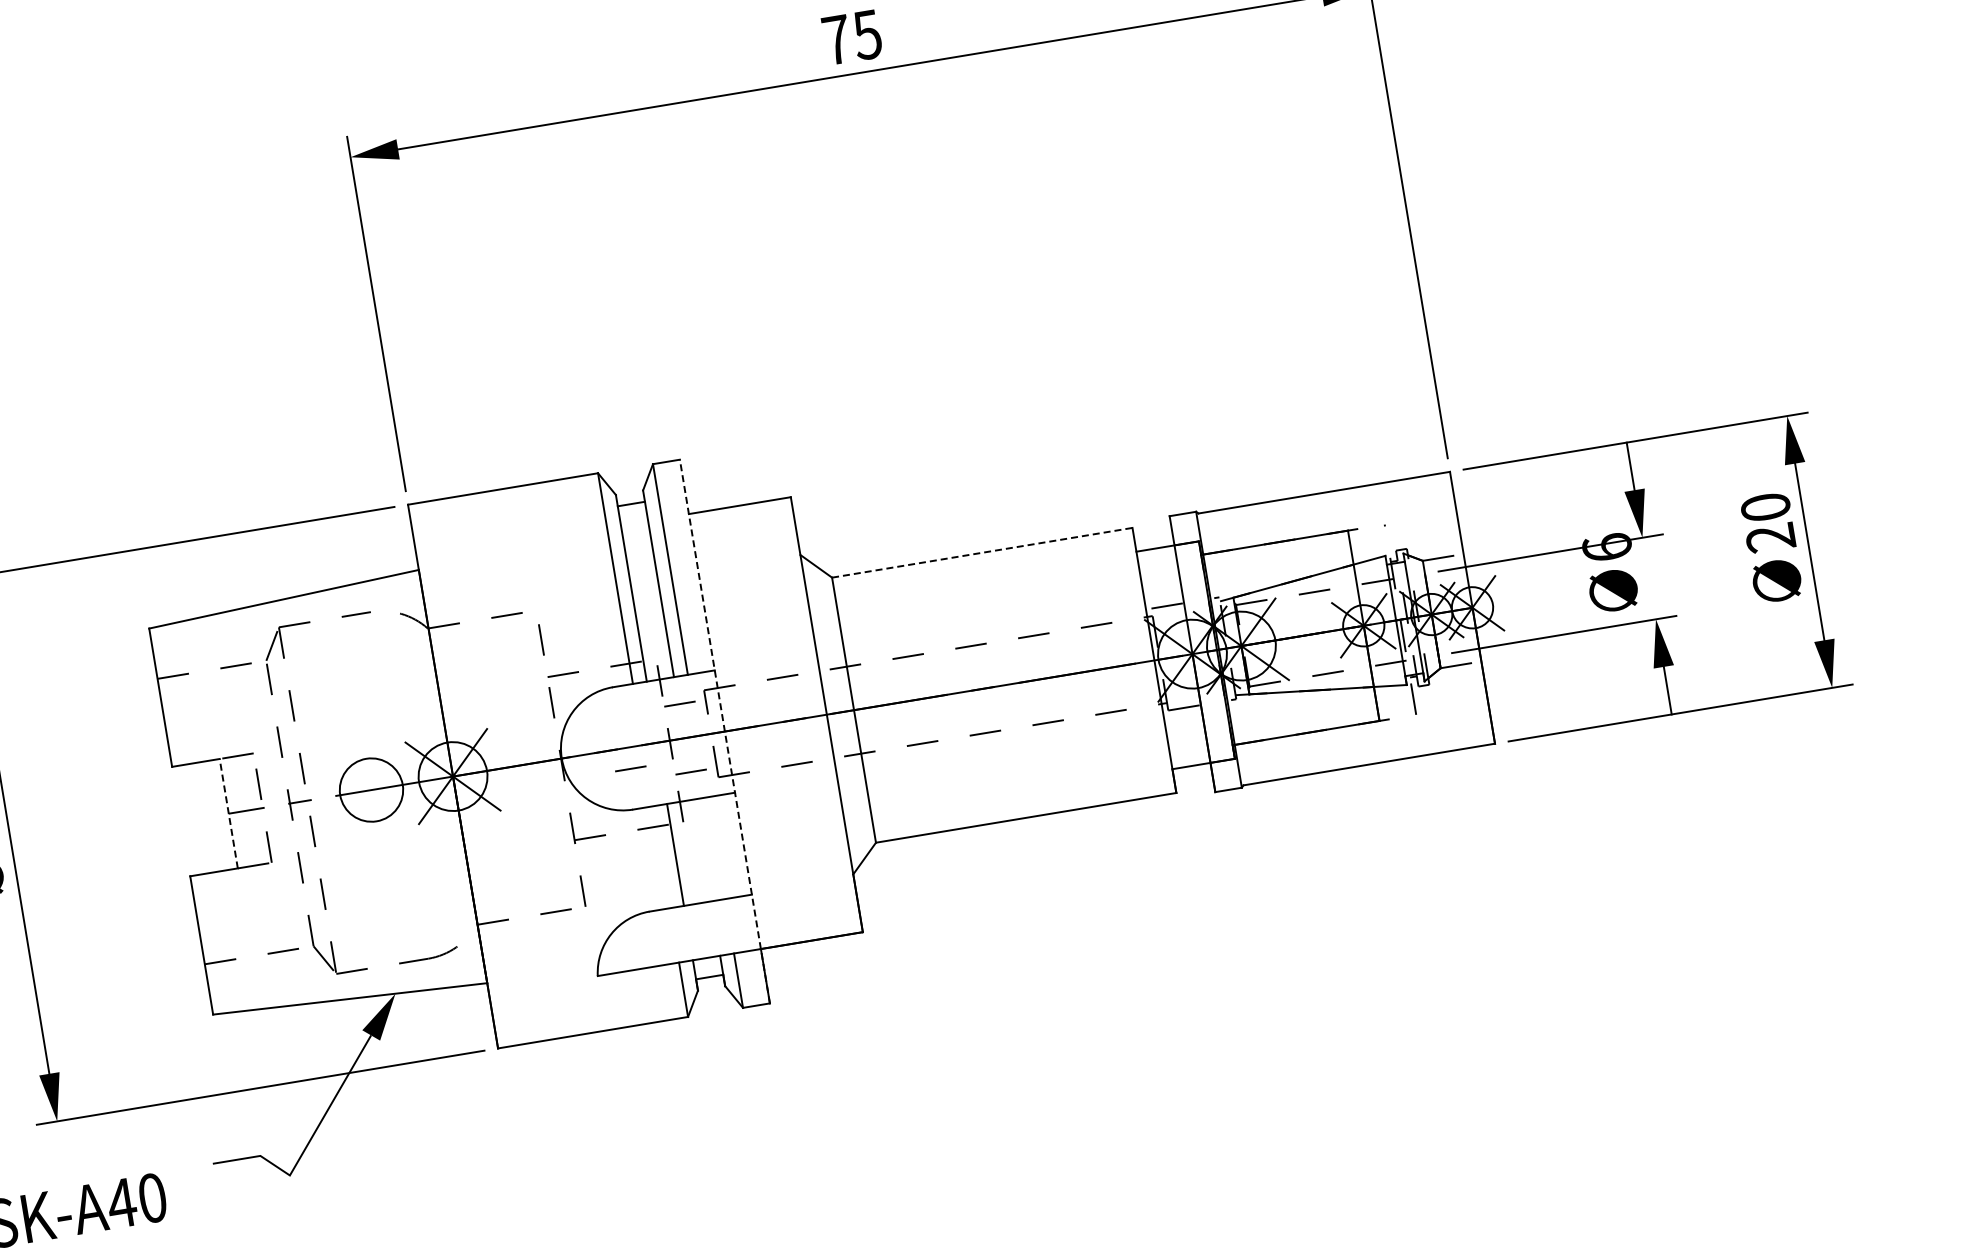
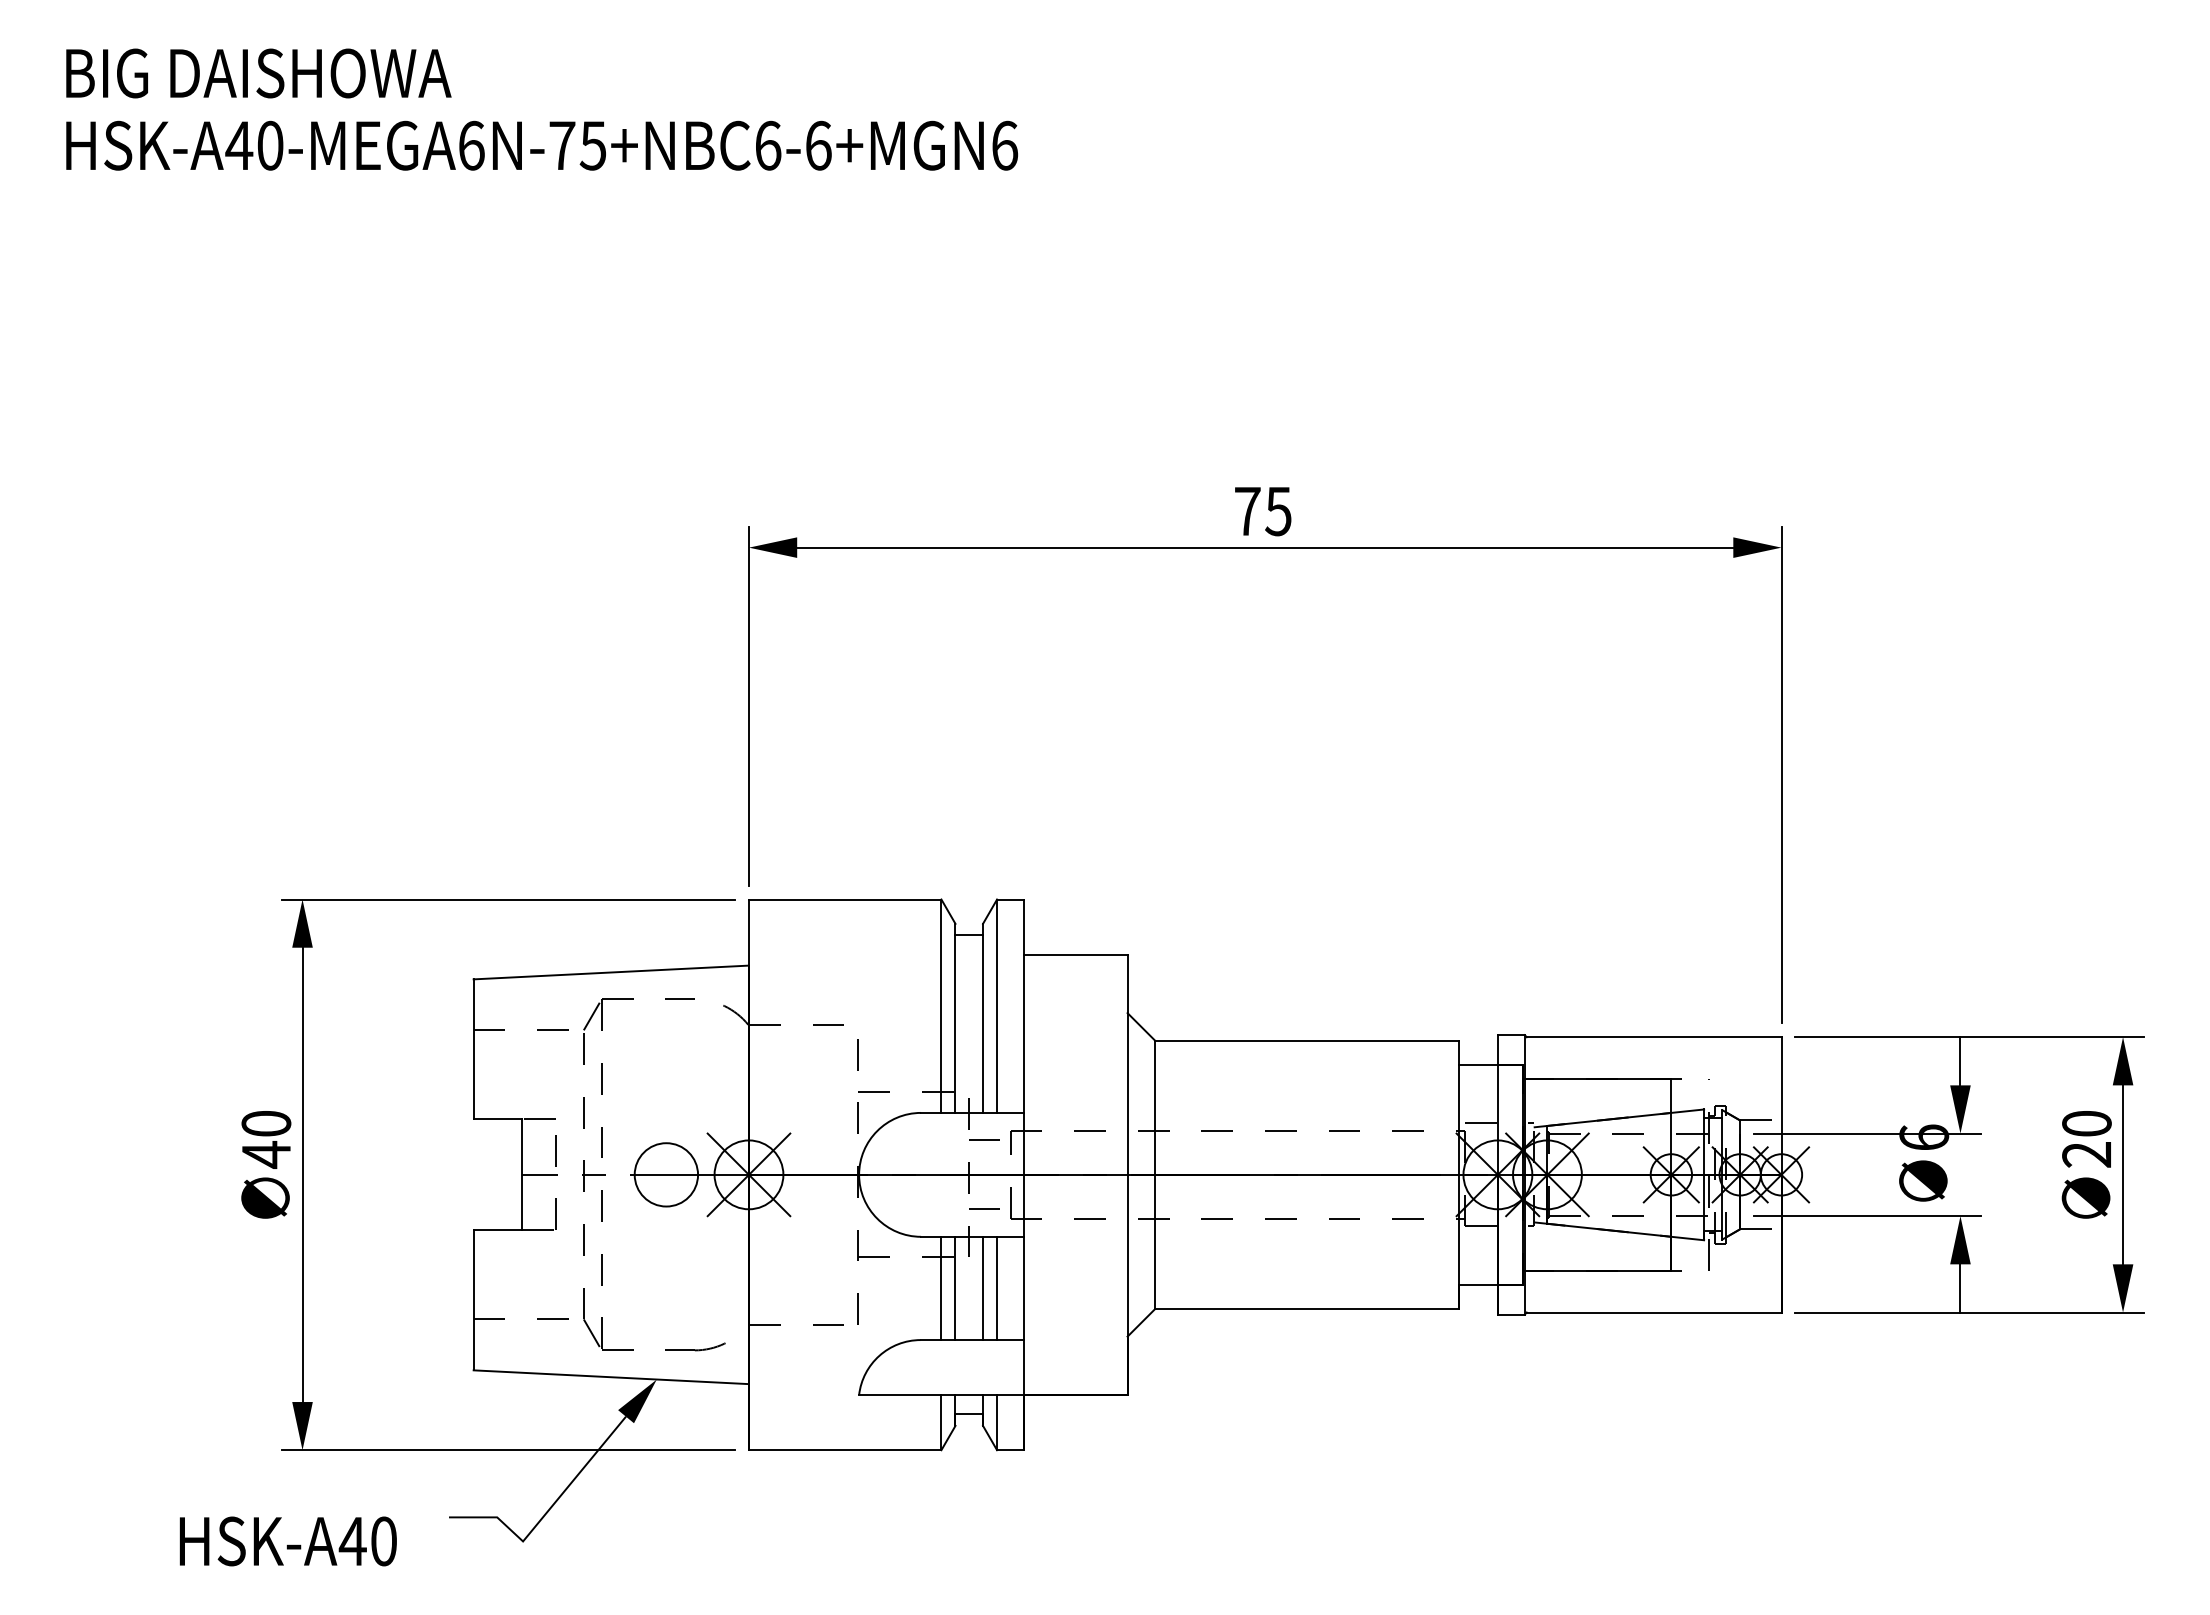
line: (982, 552) -> (1307, 1040), dashed -> solid
line: (725, 731) -> (1024, 1174), dashed -> solid
line: (630, 768) -> (925, 1195), removed
line: (228, 813) -> (521, 1174), dashed -> solid
line: (717, 848) -> (997, 1288), added
line: (703, 850) -> (983, 1288), added
line: (661, 857) -> (941, 1288), added

